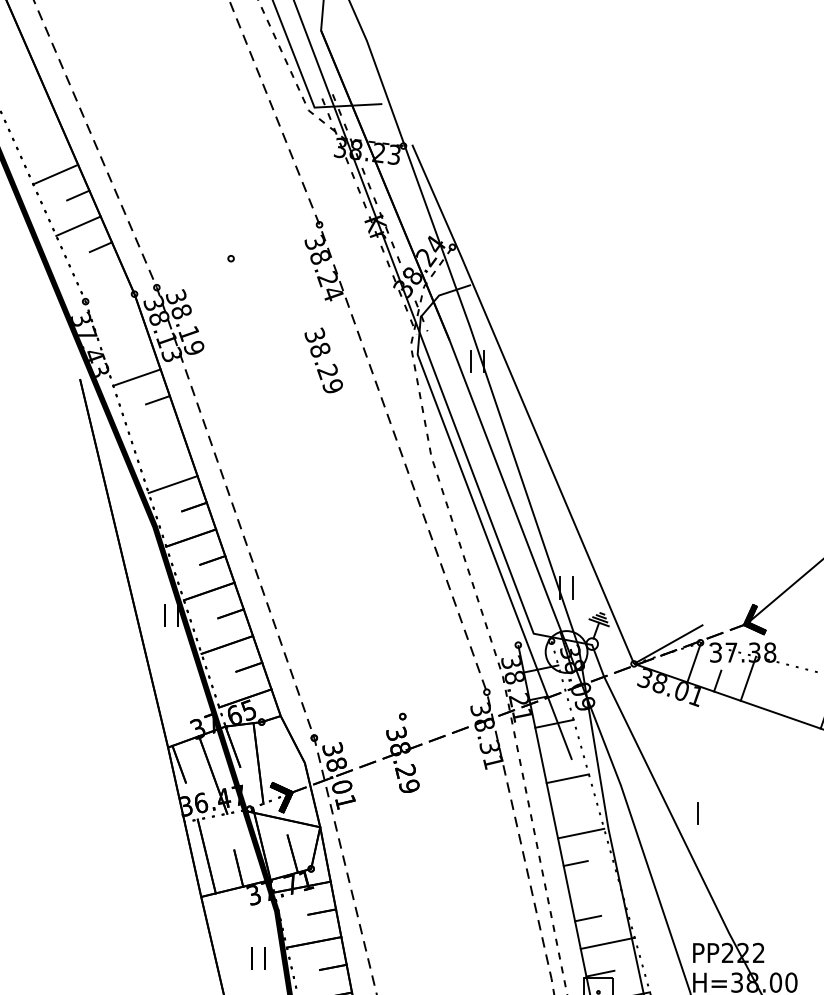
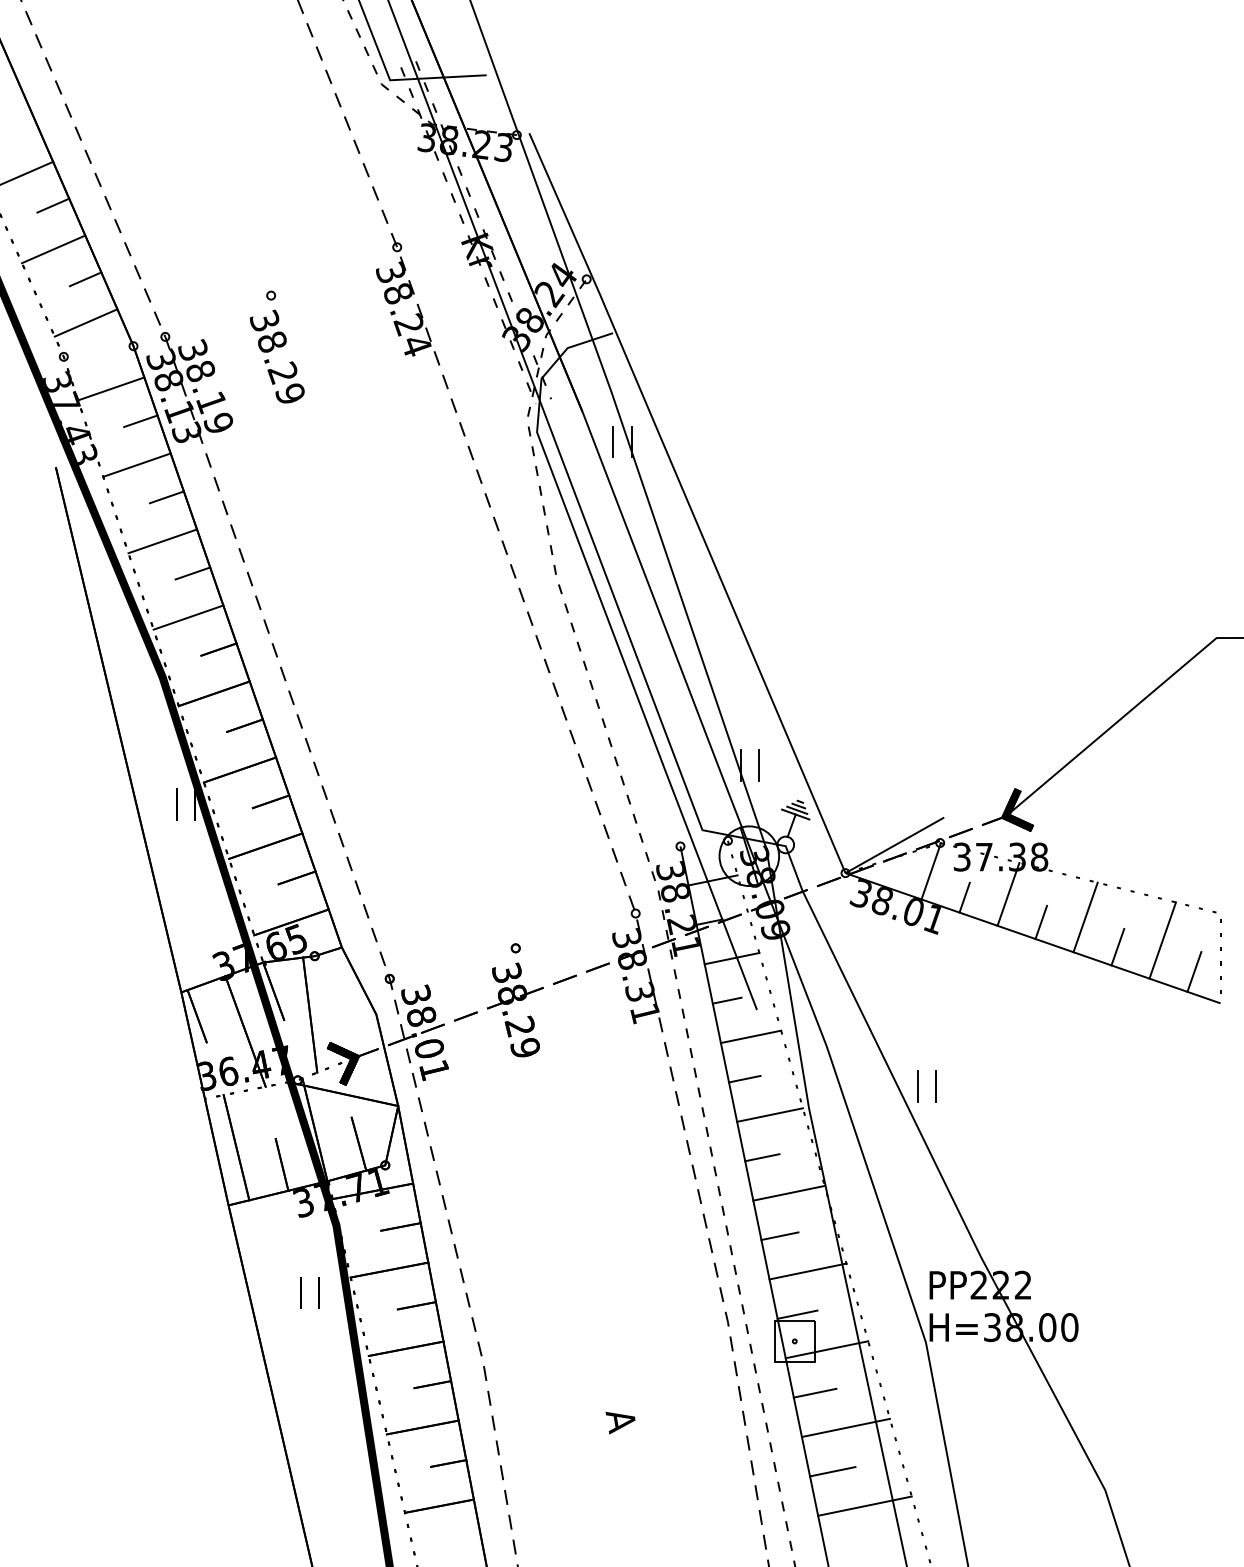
line: (100, 277) -> (85, 322), added
line: (119, 323) -> (111, 388), added
line: (139, 346) -> (140, 421), added
text: (323, 360) -> (277, 356), moved
line: (154, 431) -> (162, 541), added
line: (175, 453) -> (192, 573), added
line: (802, 694) -> (1085, 917), added
line: (771, 698) -> (1041, 922), added
line: (550, 753) -> (726, 1000), added
line: (563, 807) -> (744, 1078), added
line: (684, 813) -> (917, 1086), added
line: (594, 887) -> (788, 1192), added

